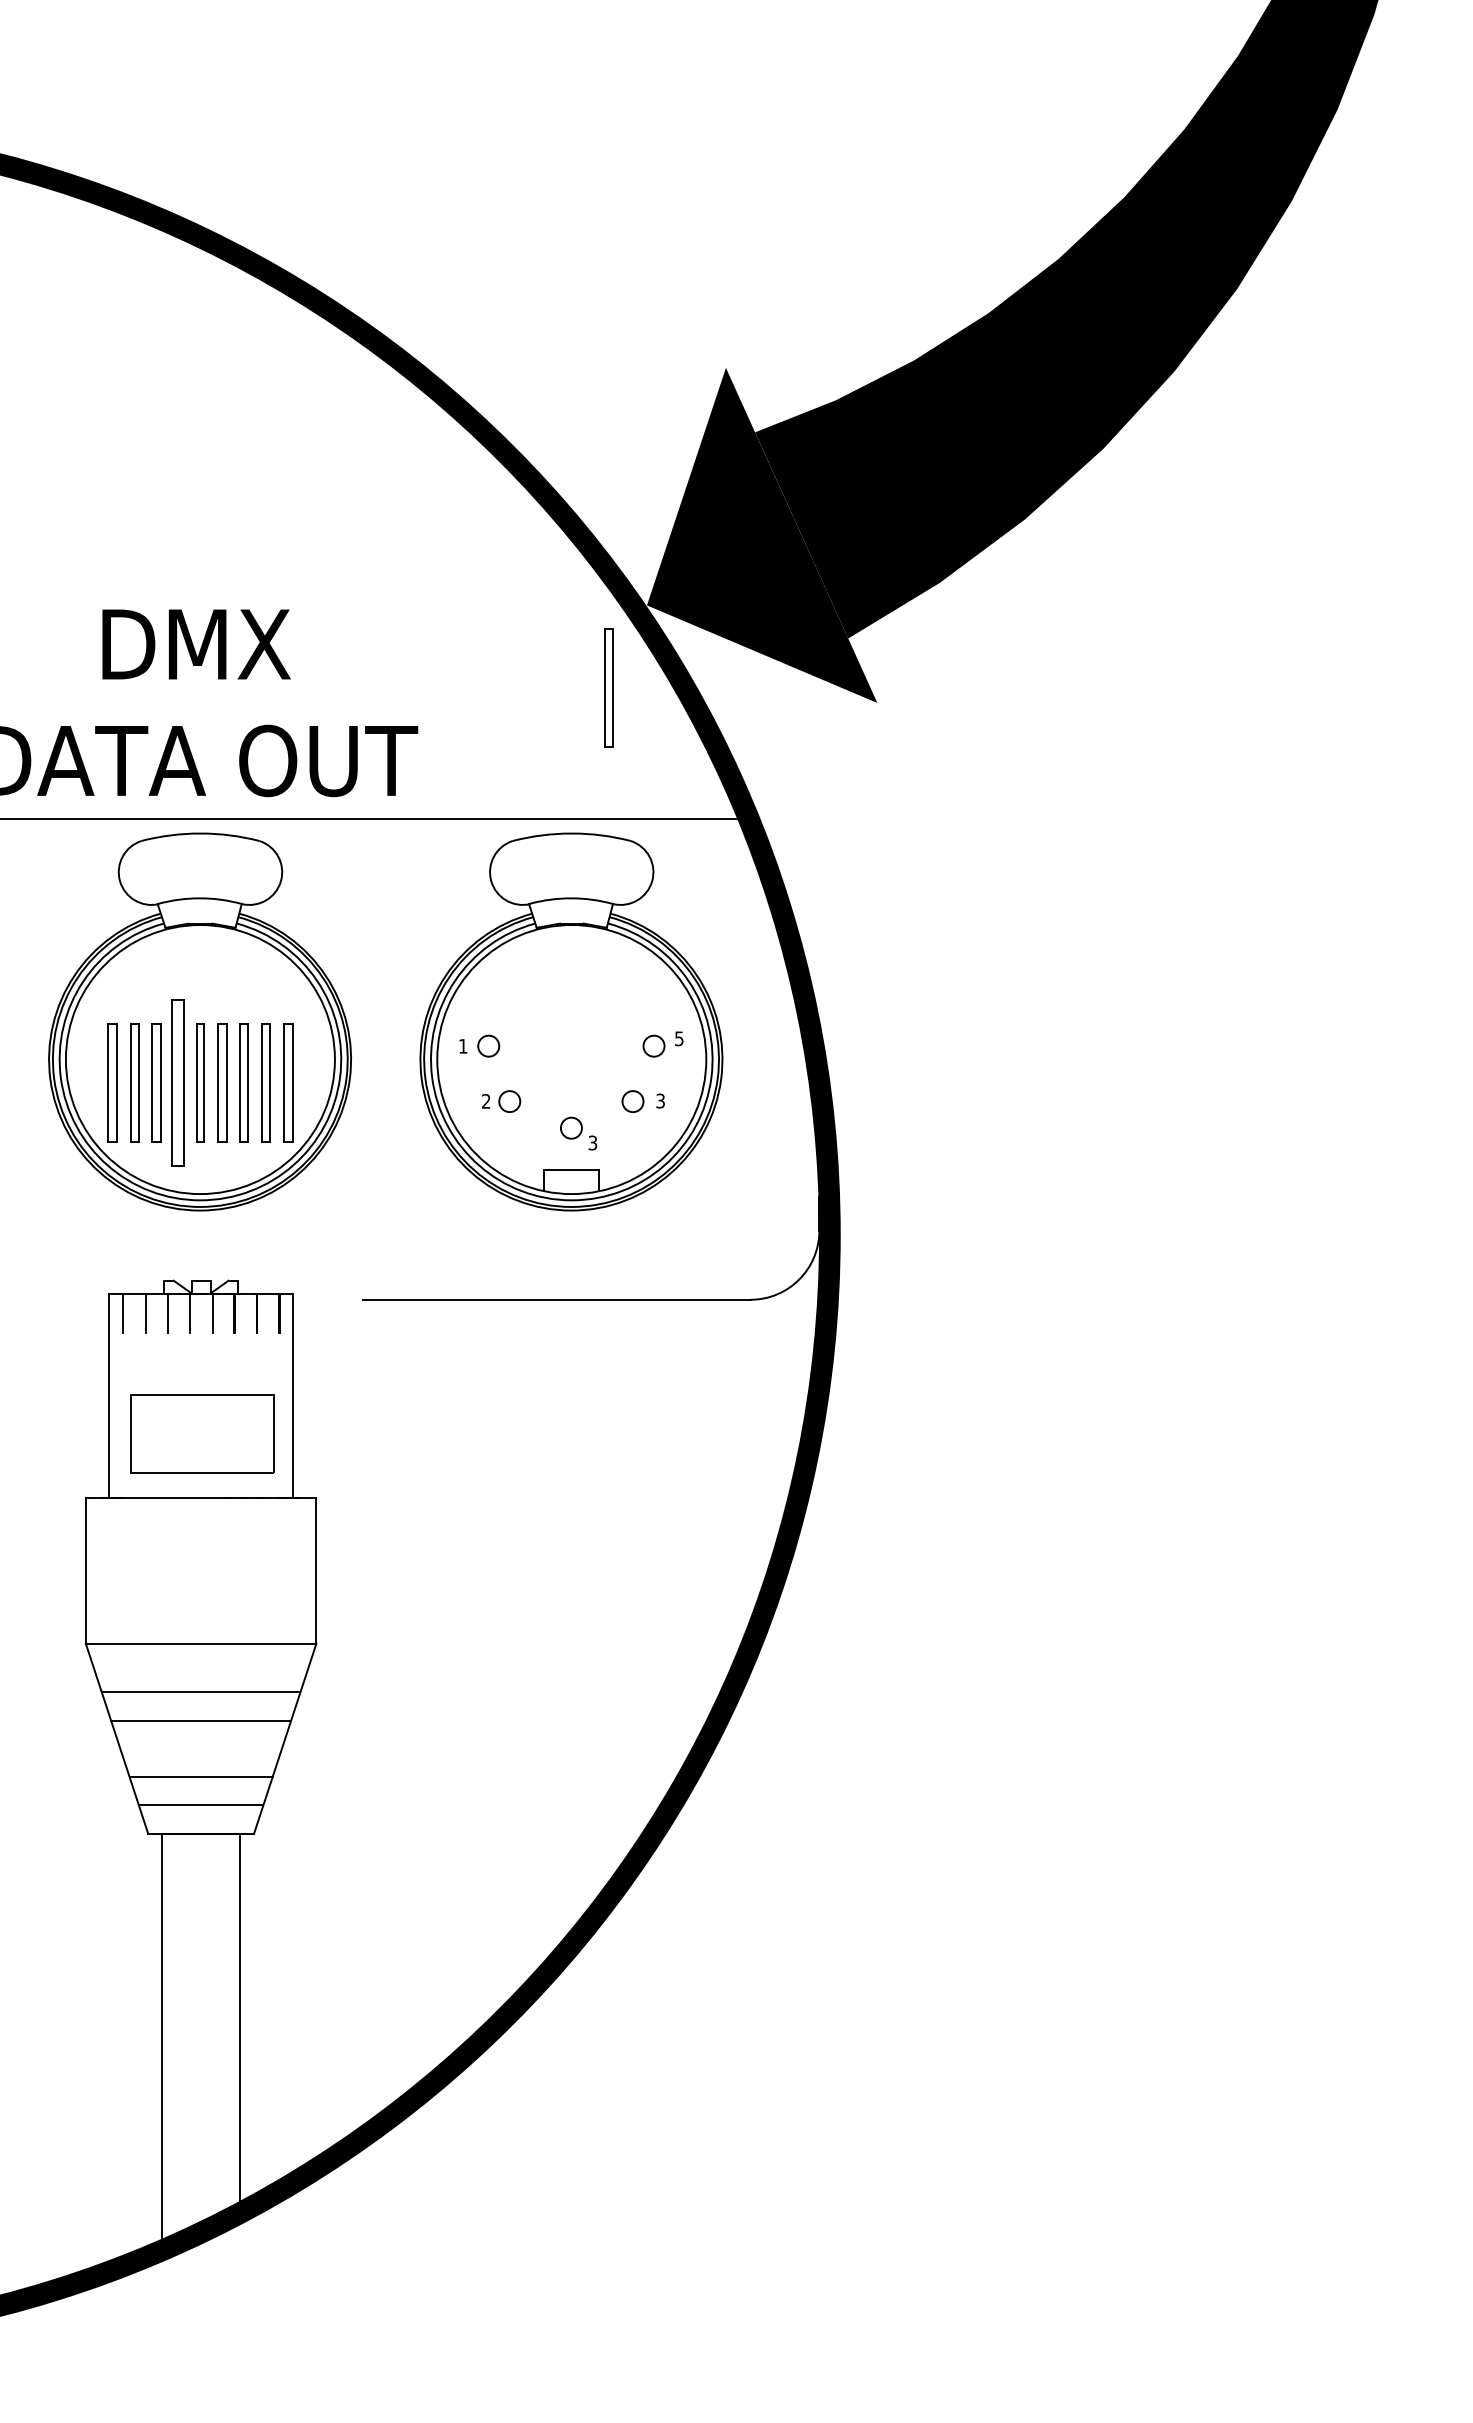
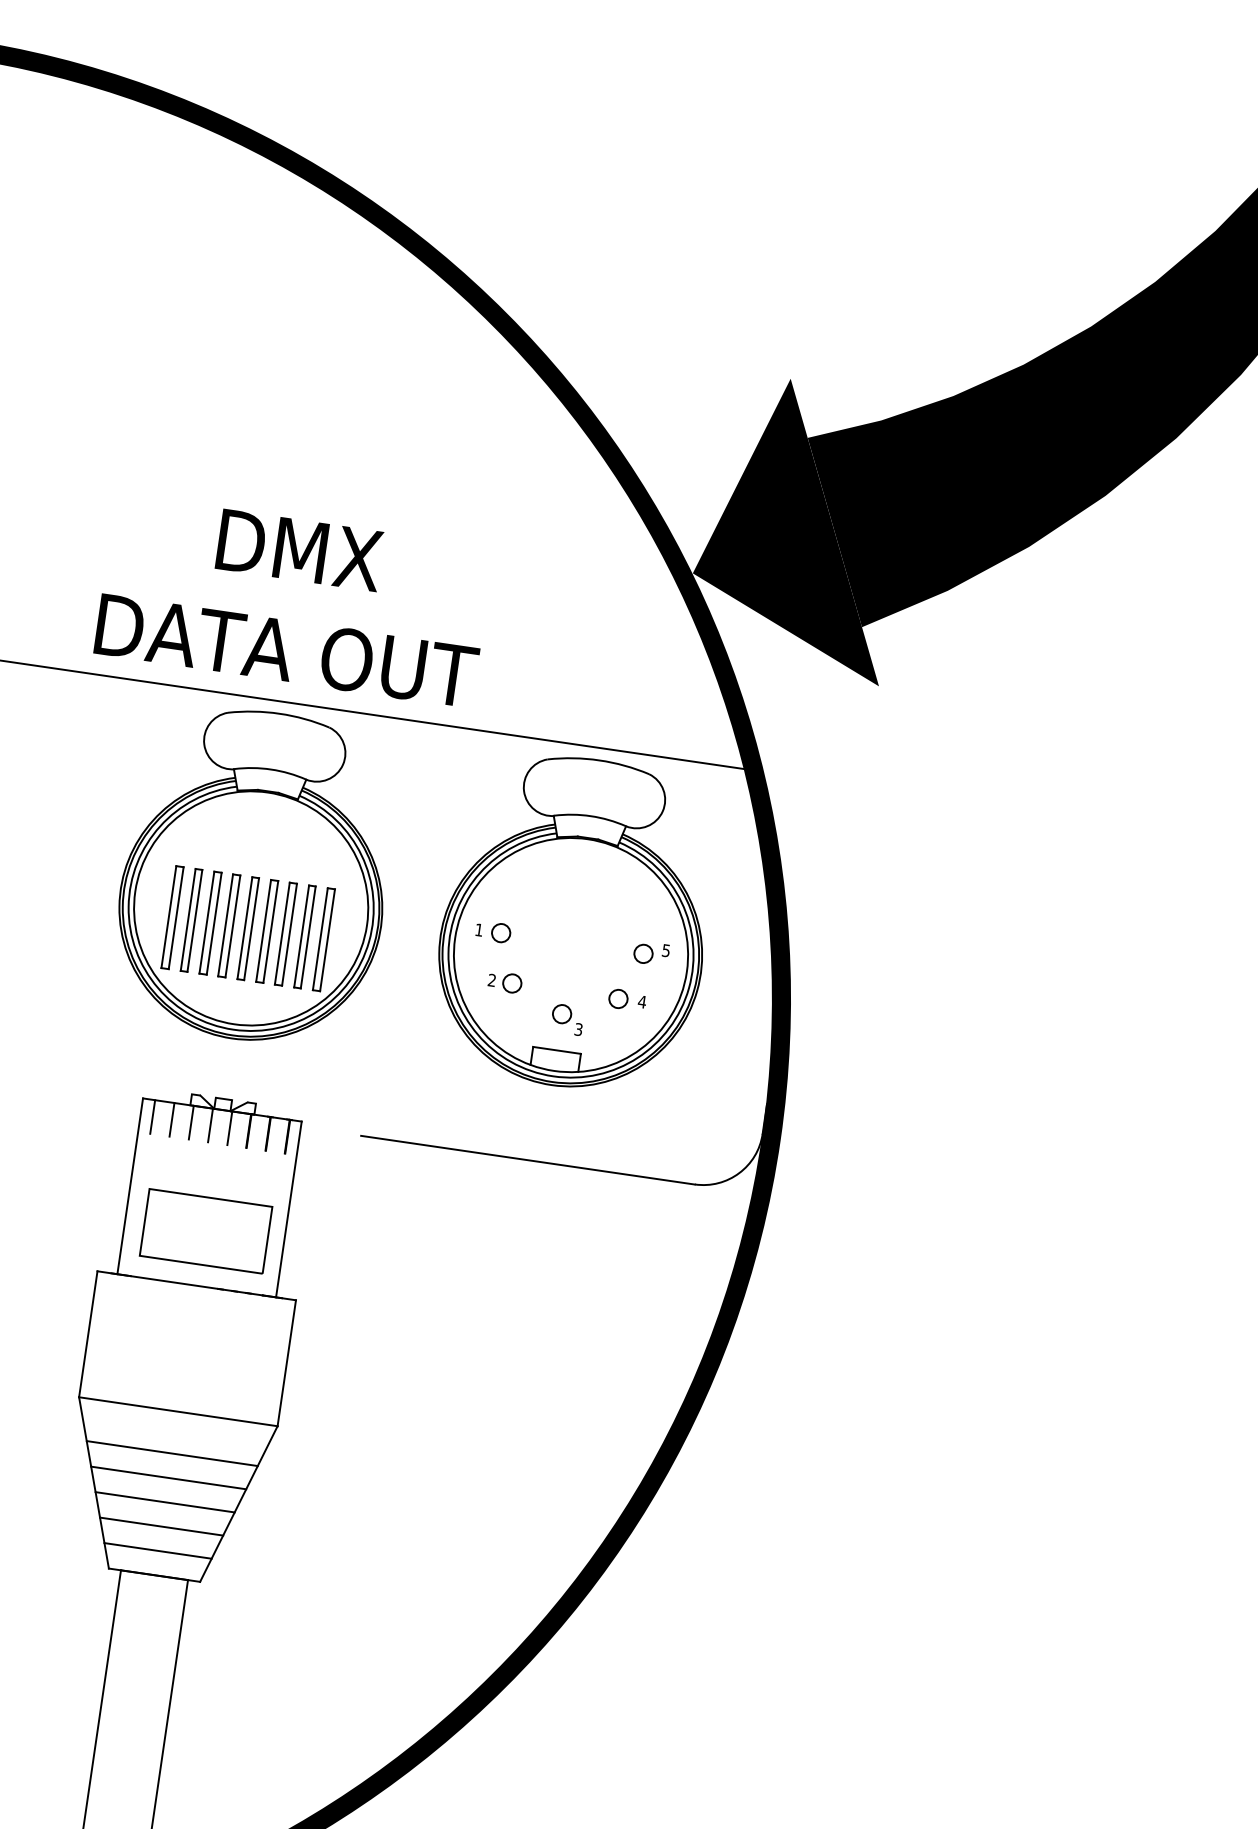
part: (608, 687) -> (649, 639), removed
part: (178, 1082) -> (229, 925), size x0.71
text: (660, 1100) -> (642, 1001), 3 -> 4
line: (200, 1748) -> (164, 1501), added

